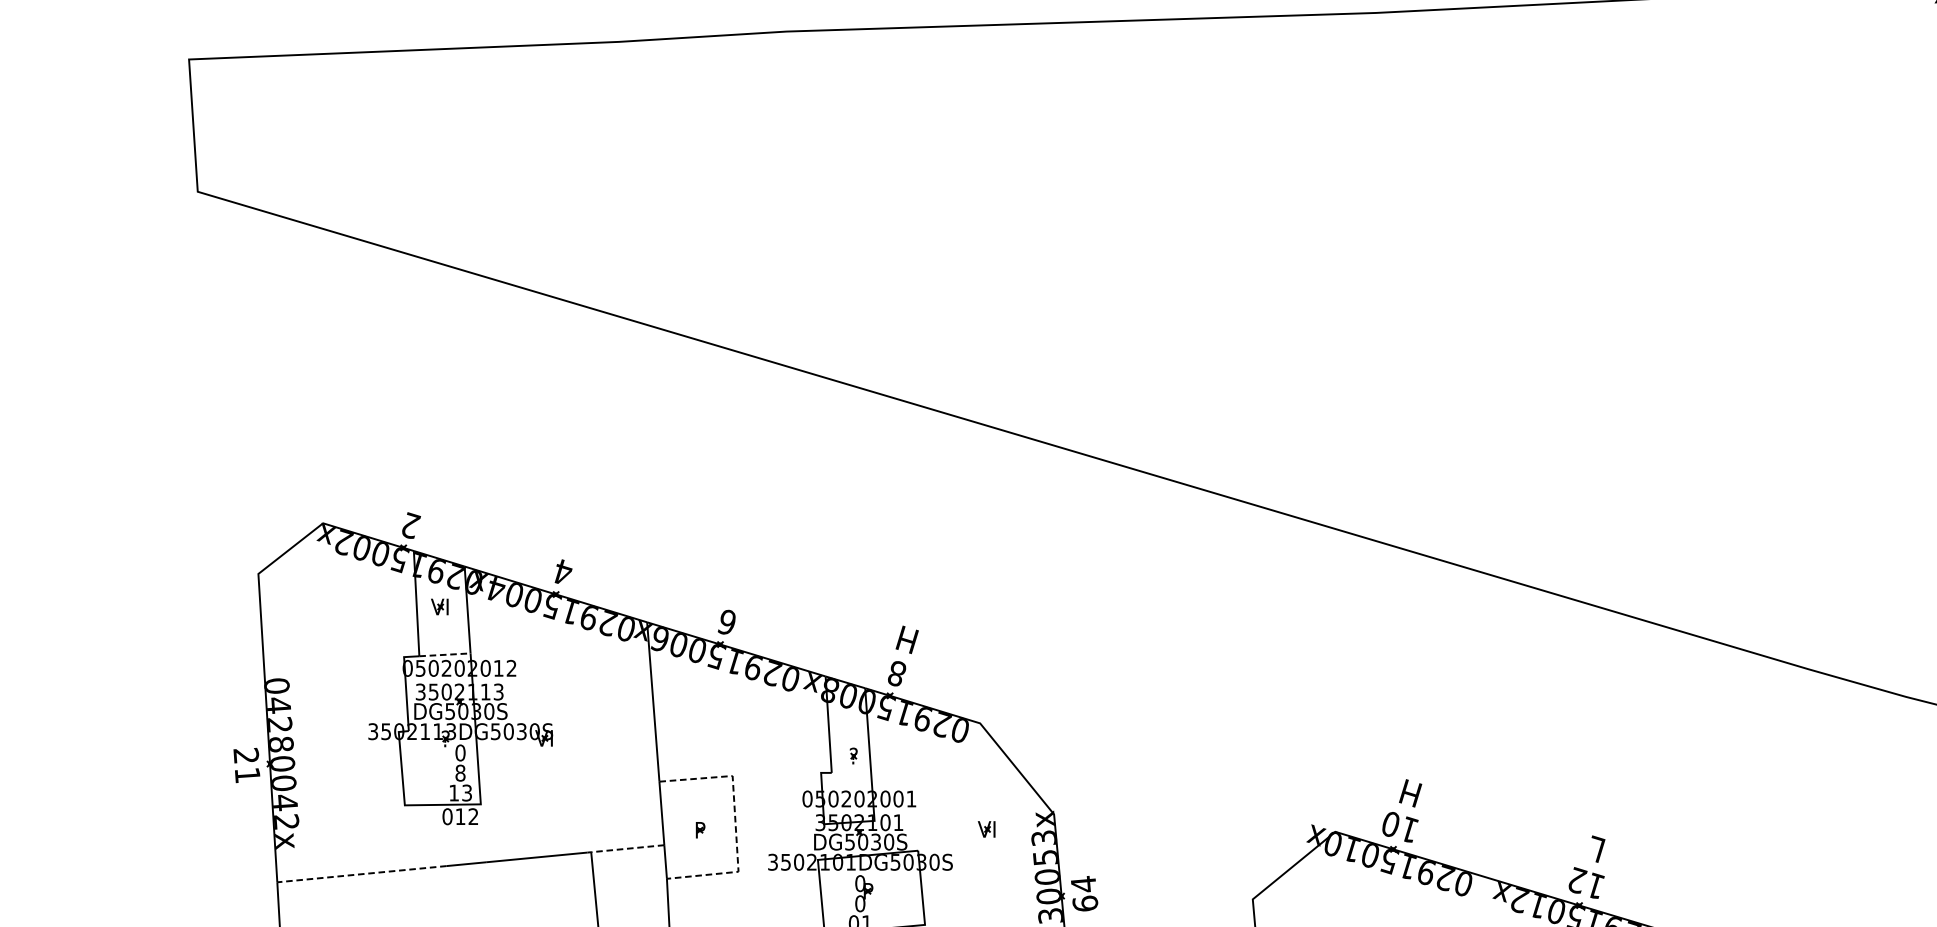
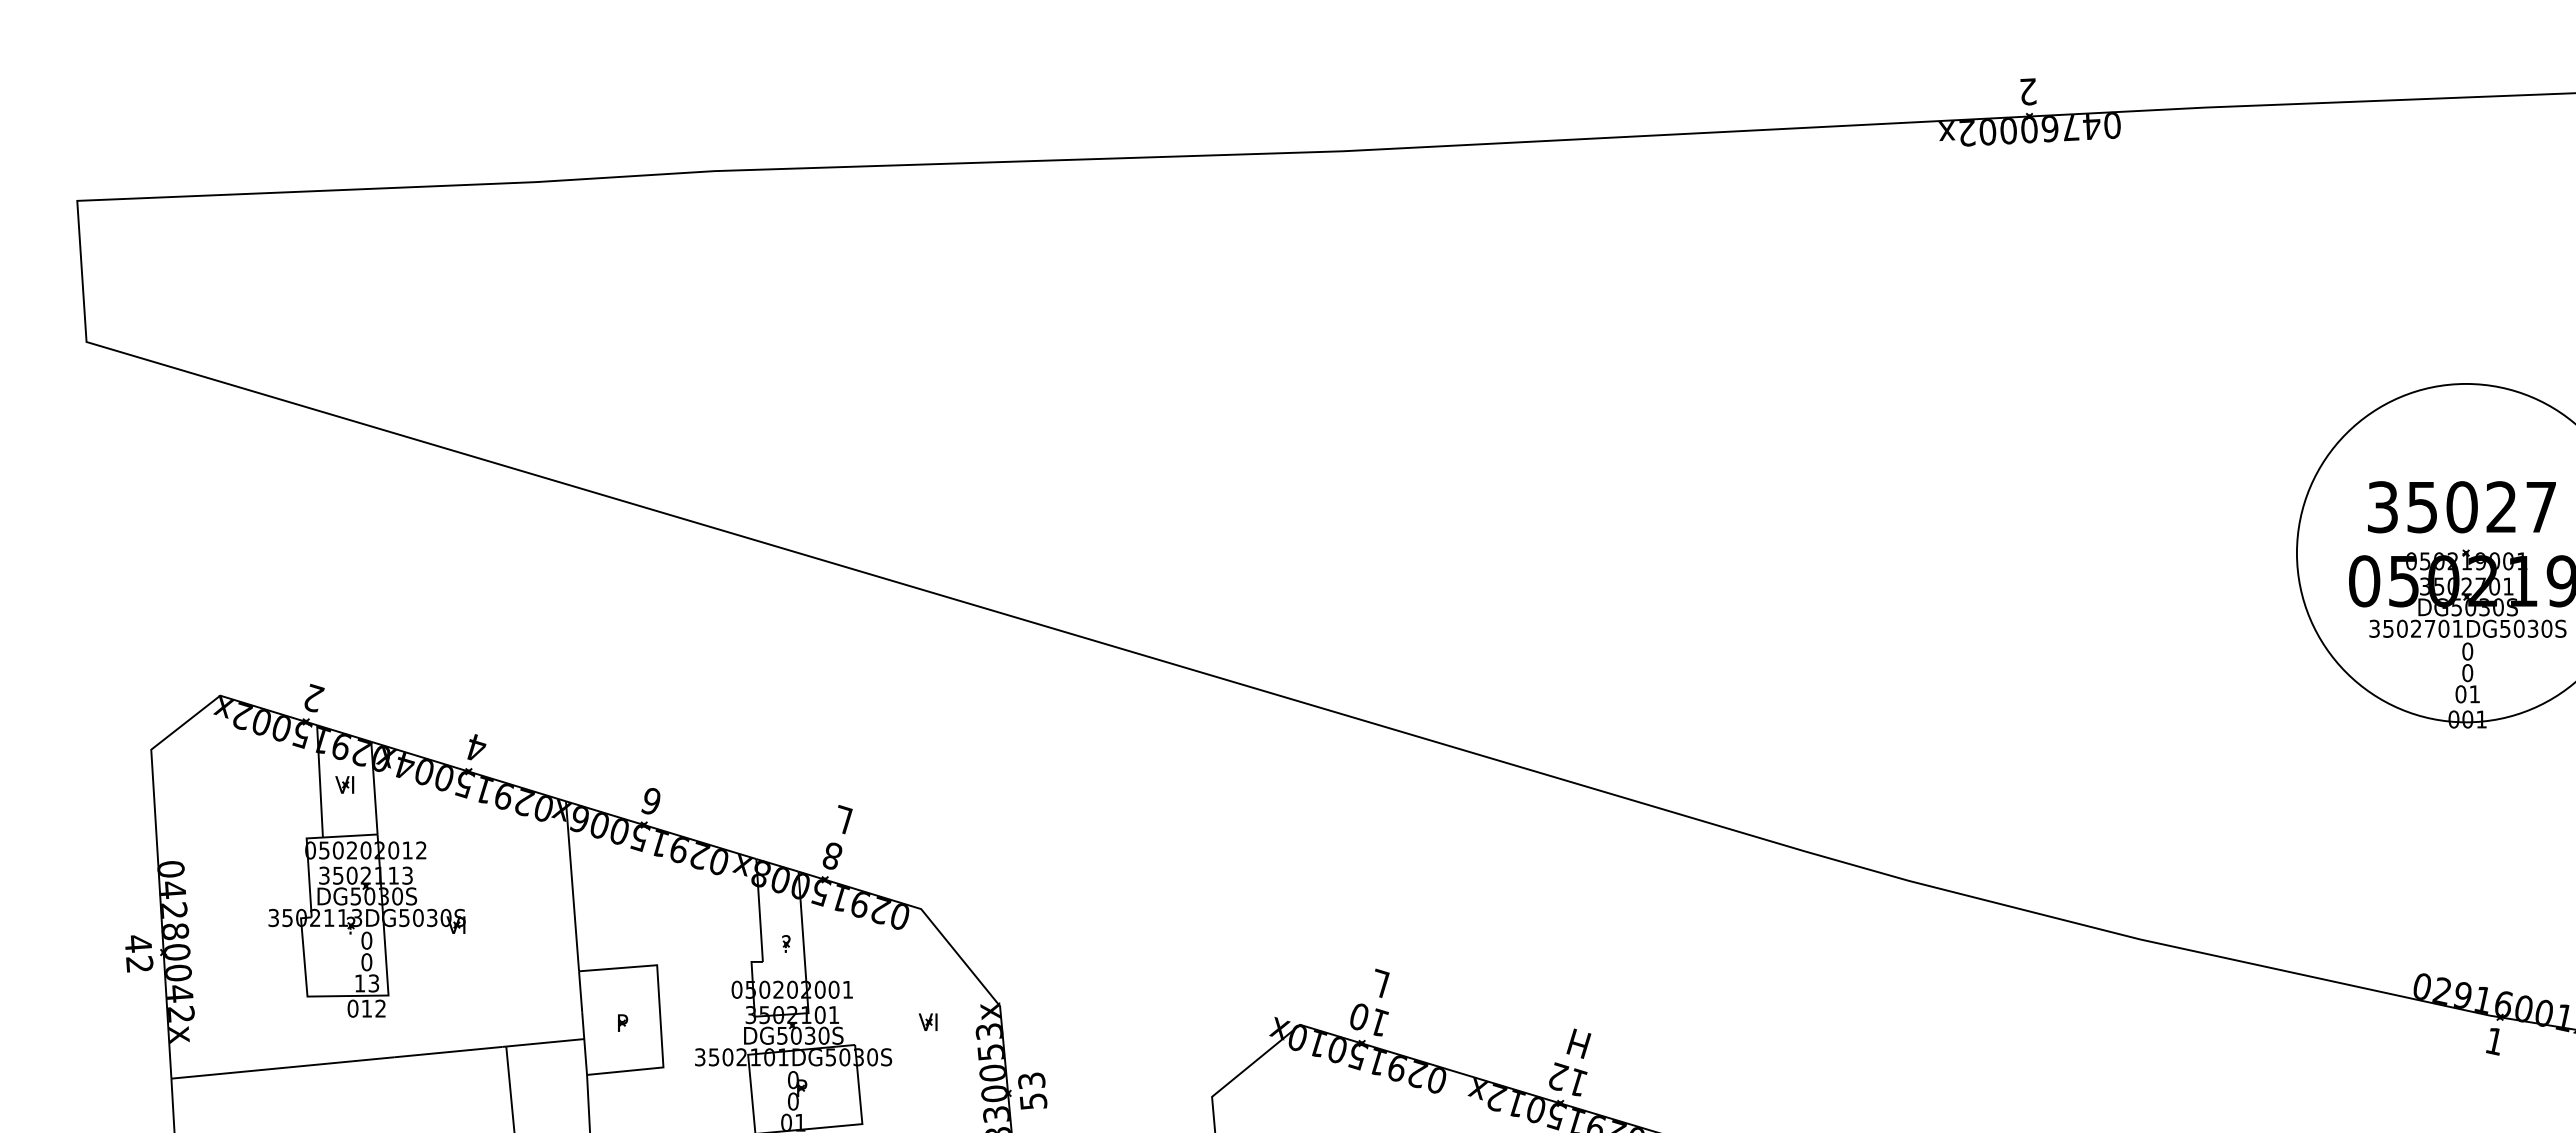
text: (907, 640) -> (843, 820), H -> L
line: (445, 654) -> (350, 835), dashed -> solid
text: (246, 764) -> (138, 953), 21 -> 42
text: (460, 773) -> (366, 962), 8 -> 0
text: (1410, 793) -> (1380, 983), H -> L
line: (735, 823) -> (660, 1015), dashed -> solid
line: (627, 848) -> (544, 1042), dashed -> solid
text: (1596, 849) -> (1578, 1043), L -> H
line: (361, 873) -> (261, 1069), dashed -> solid
text: (1084, 893) -> (1032, 1090), 64 -> 53

